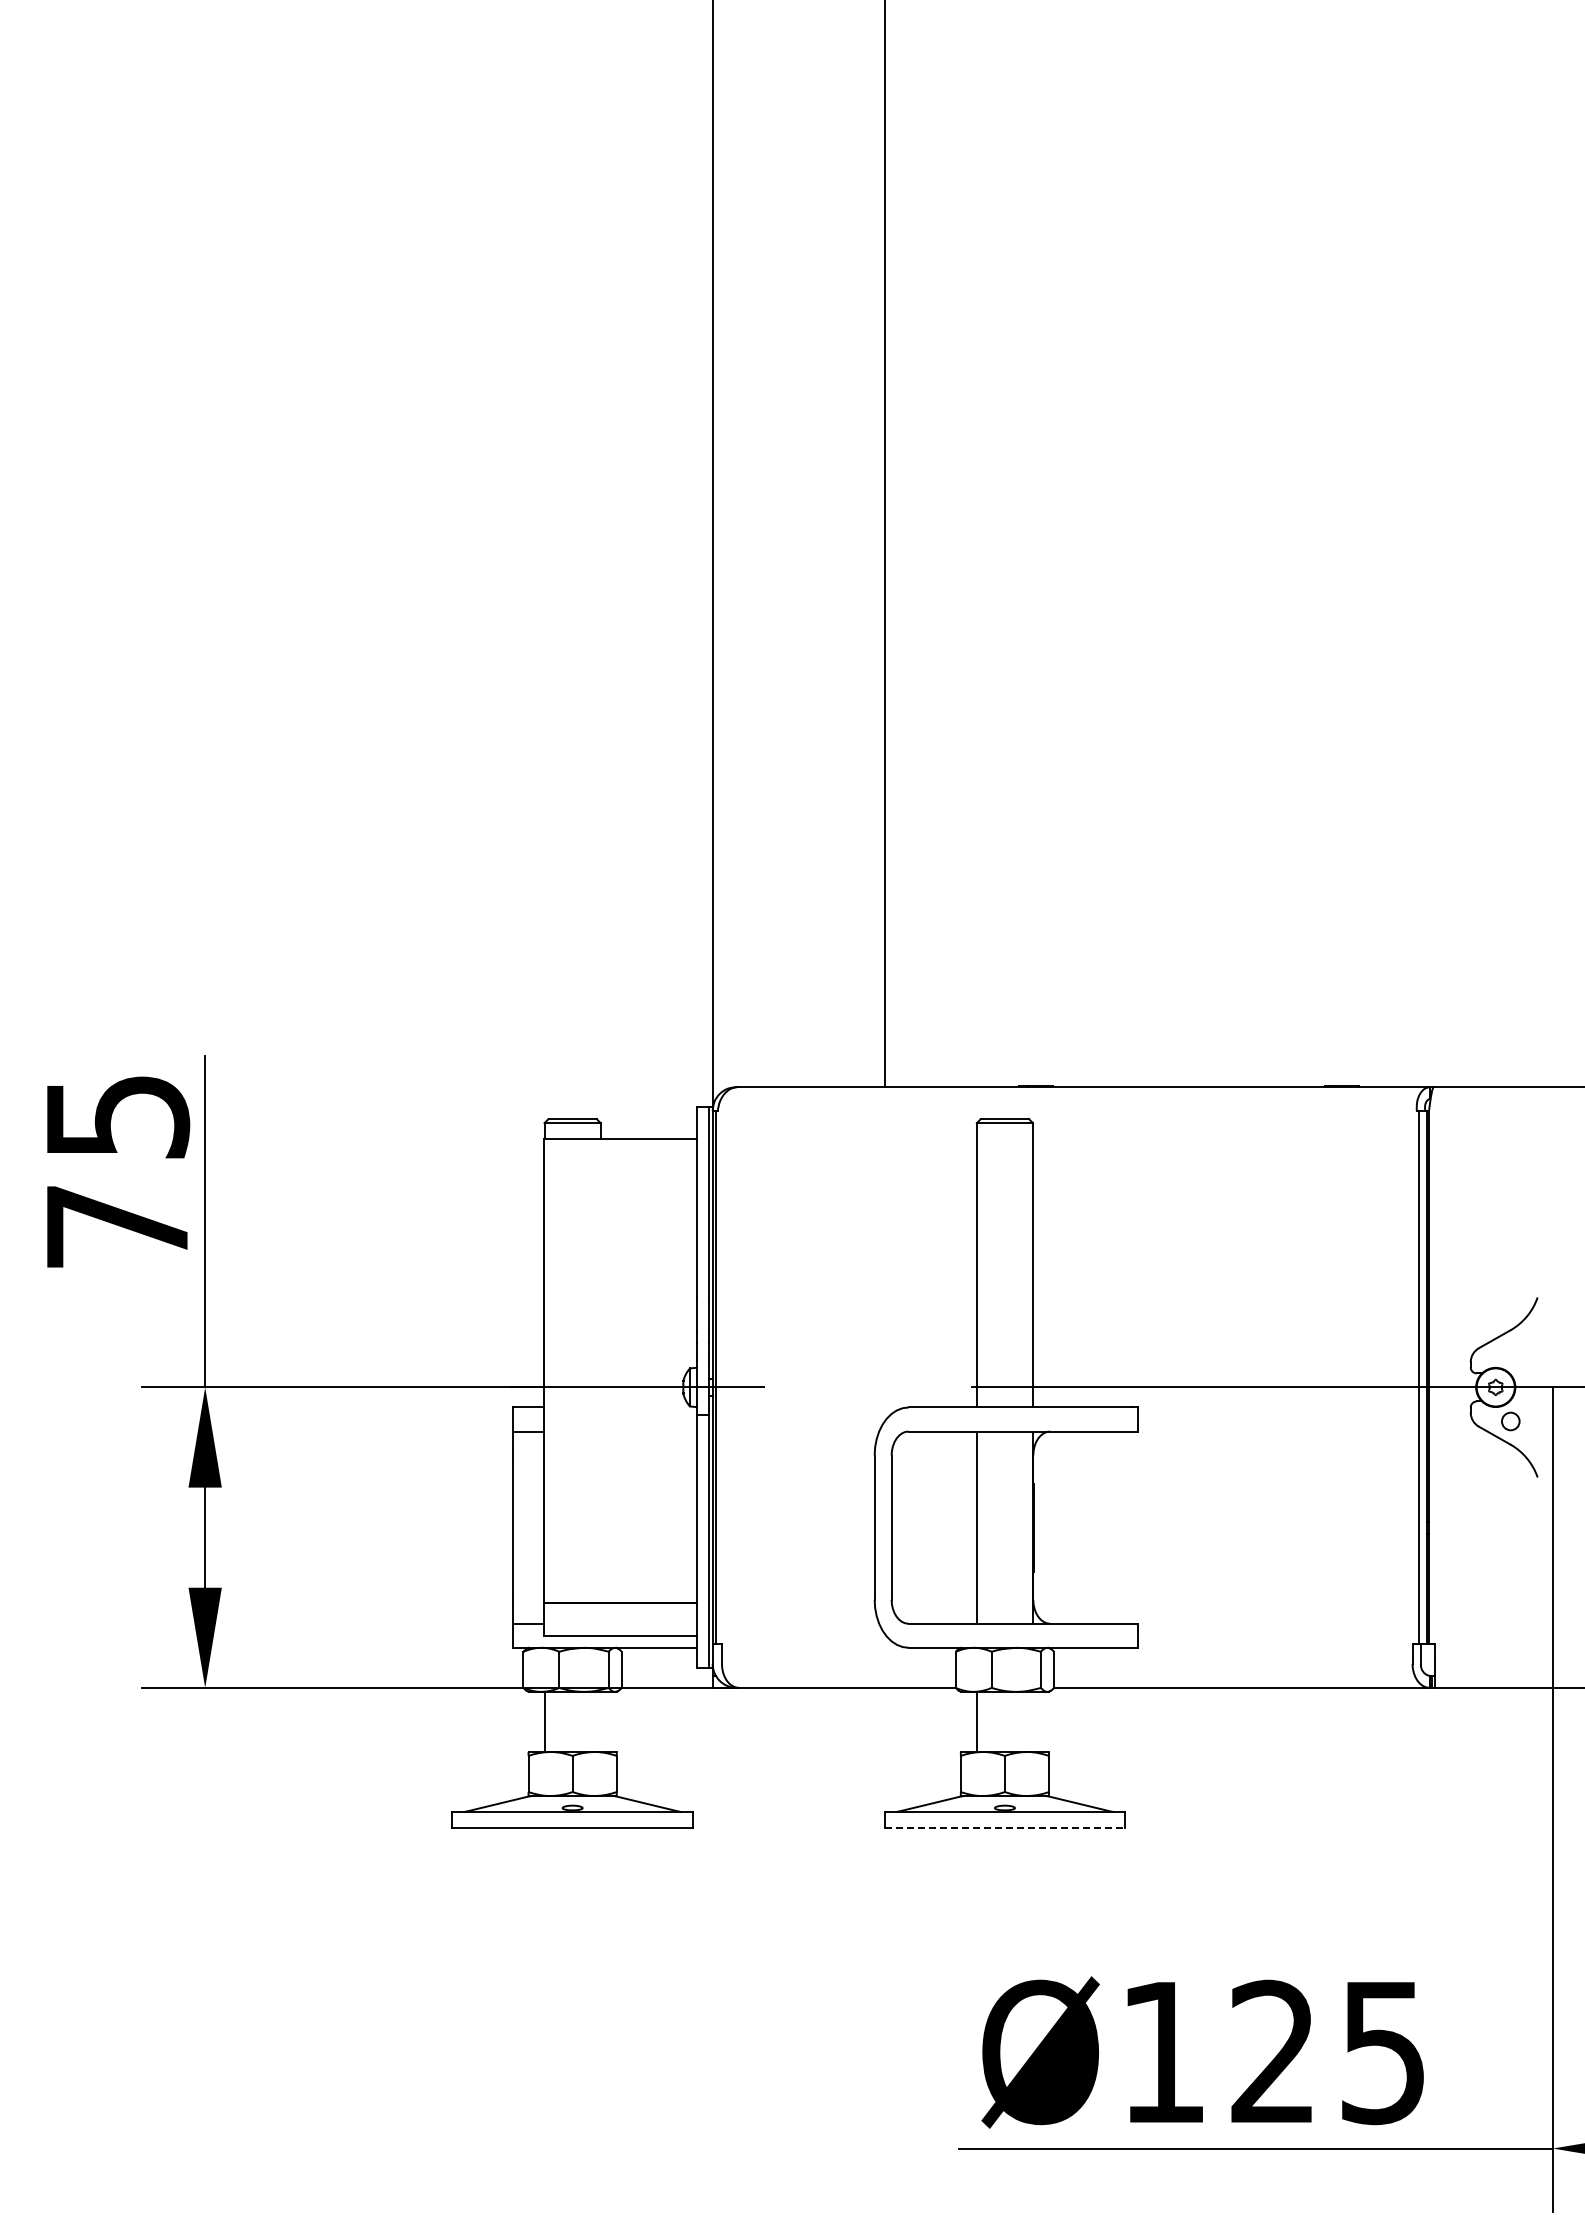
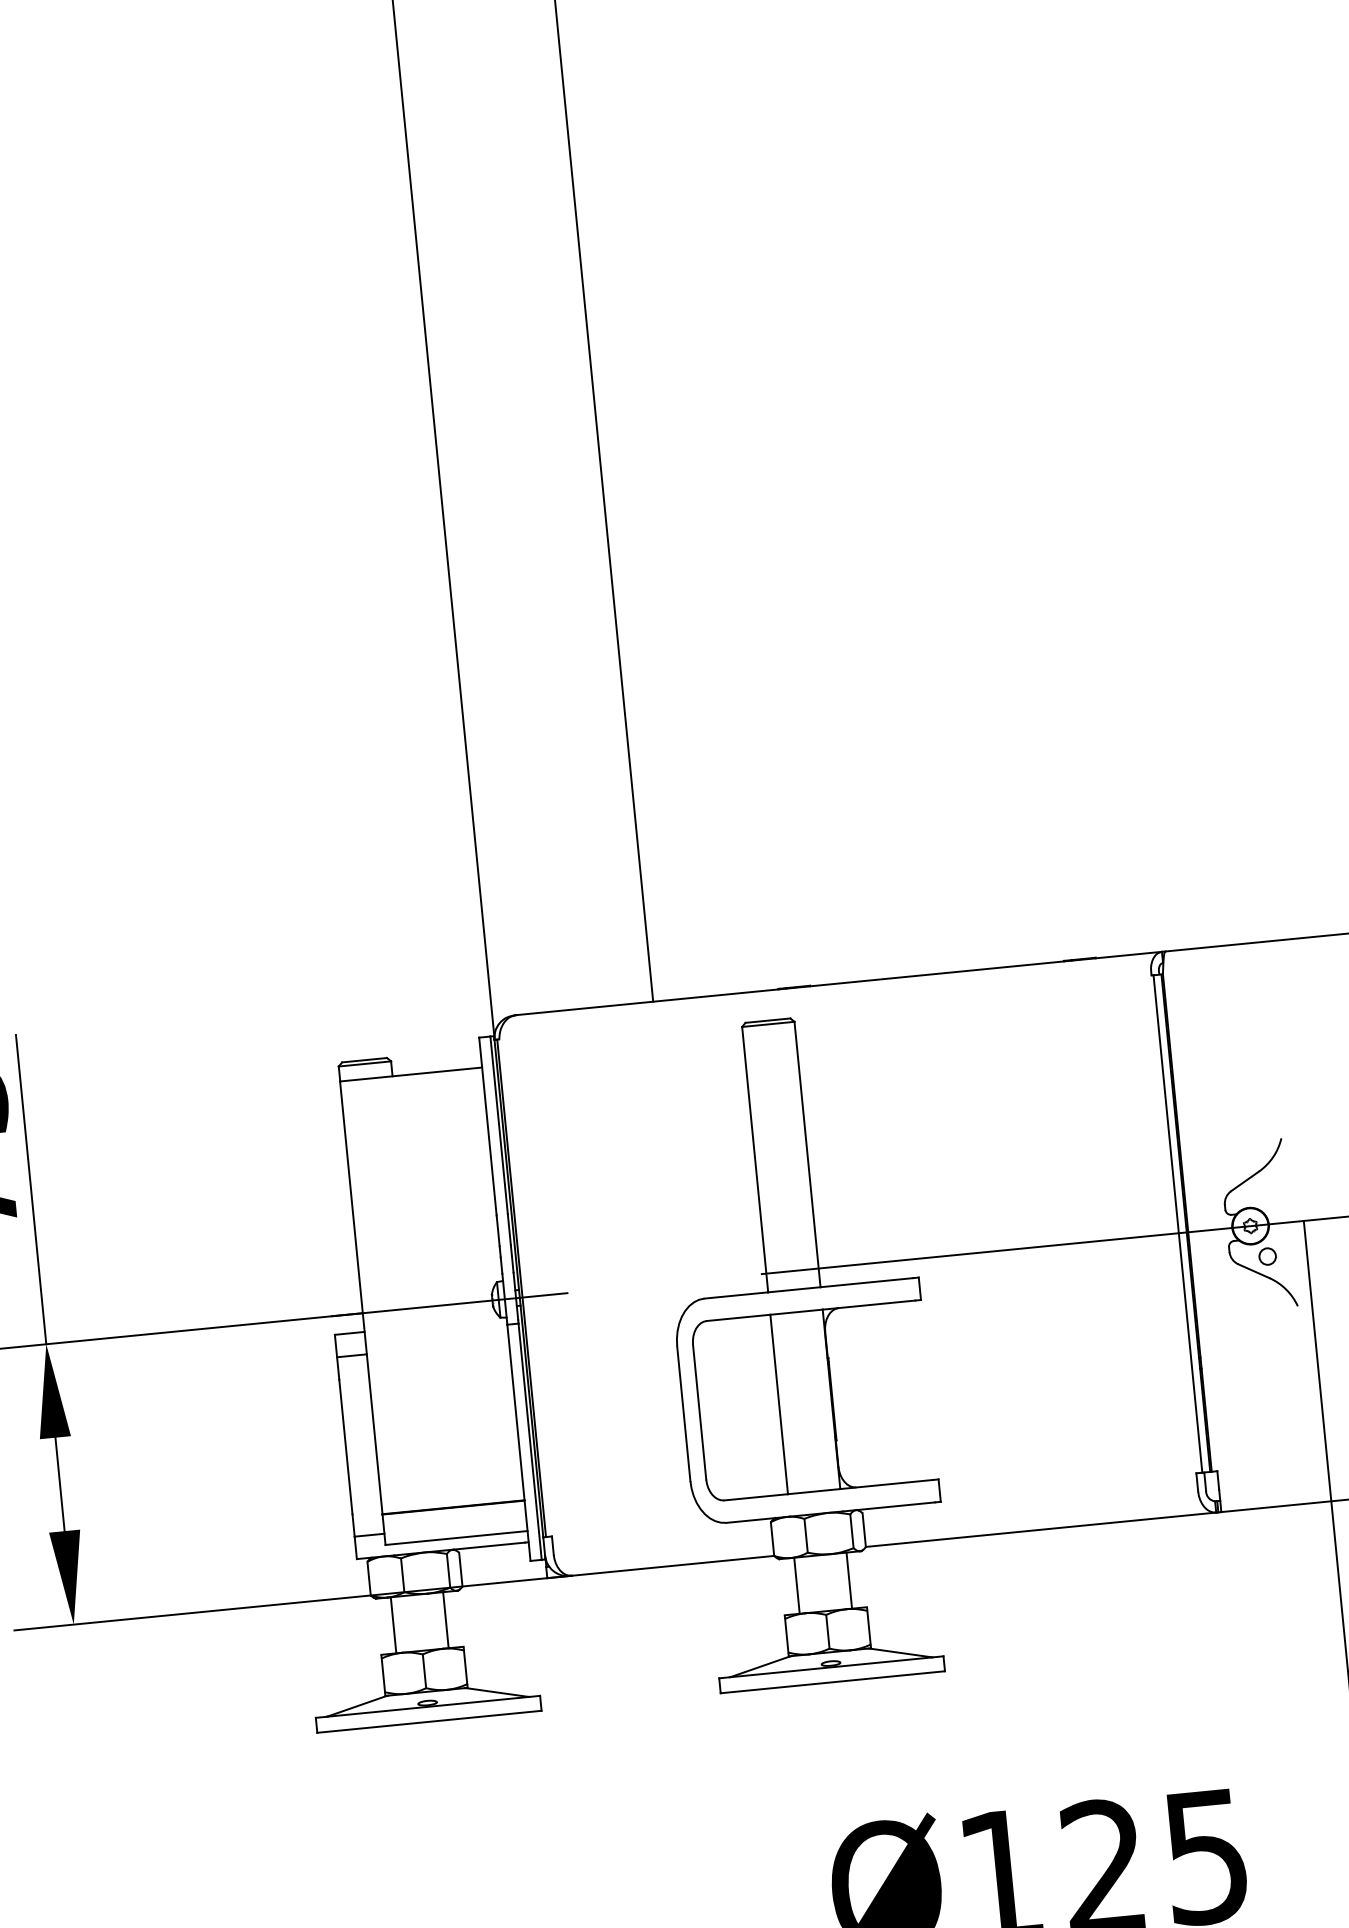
line: (600, 1721) -> (445, 1619), added
line: (1032, 1721) -> (848, 1580), added
line: (1005, 1828) -> (833, 1682), dashed -> solid

